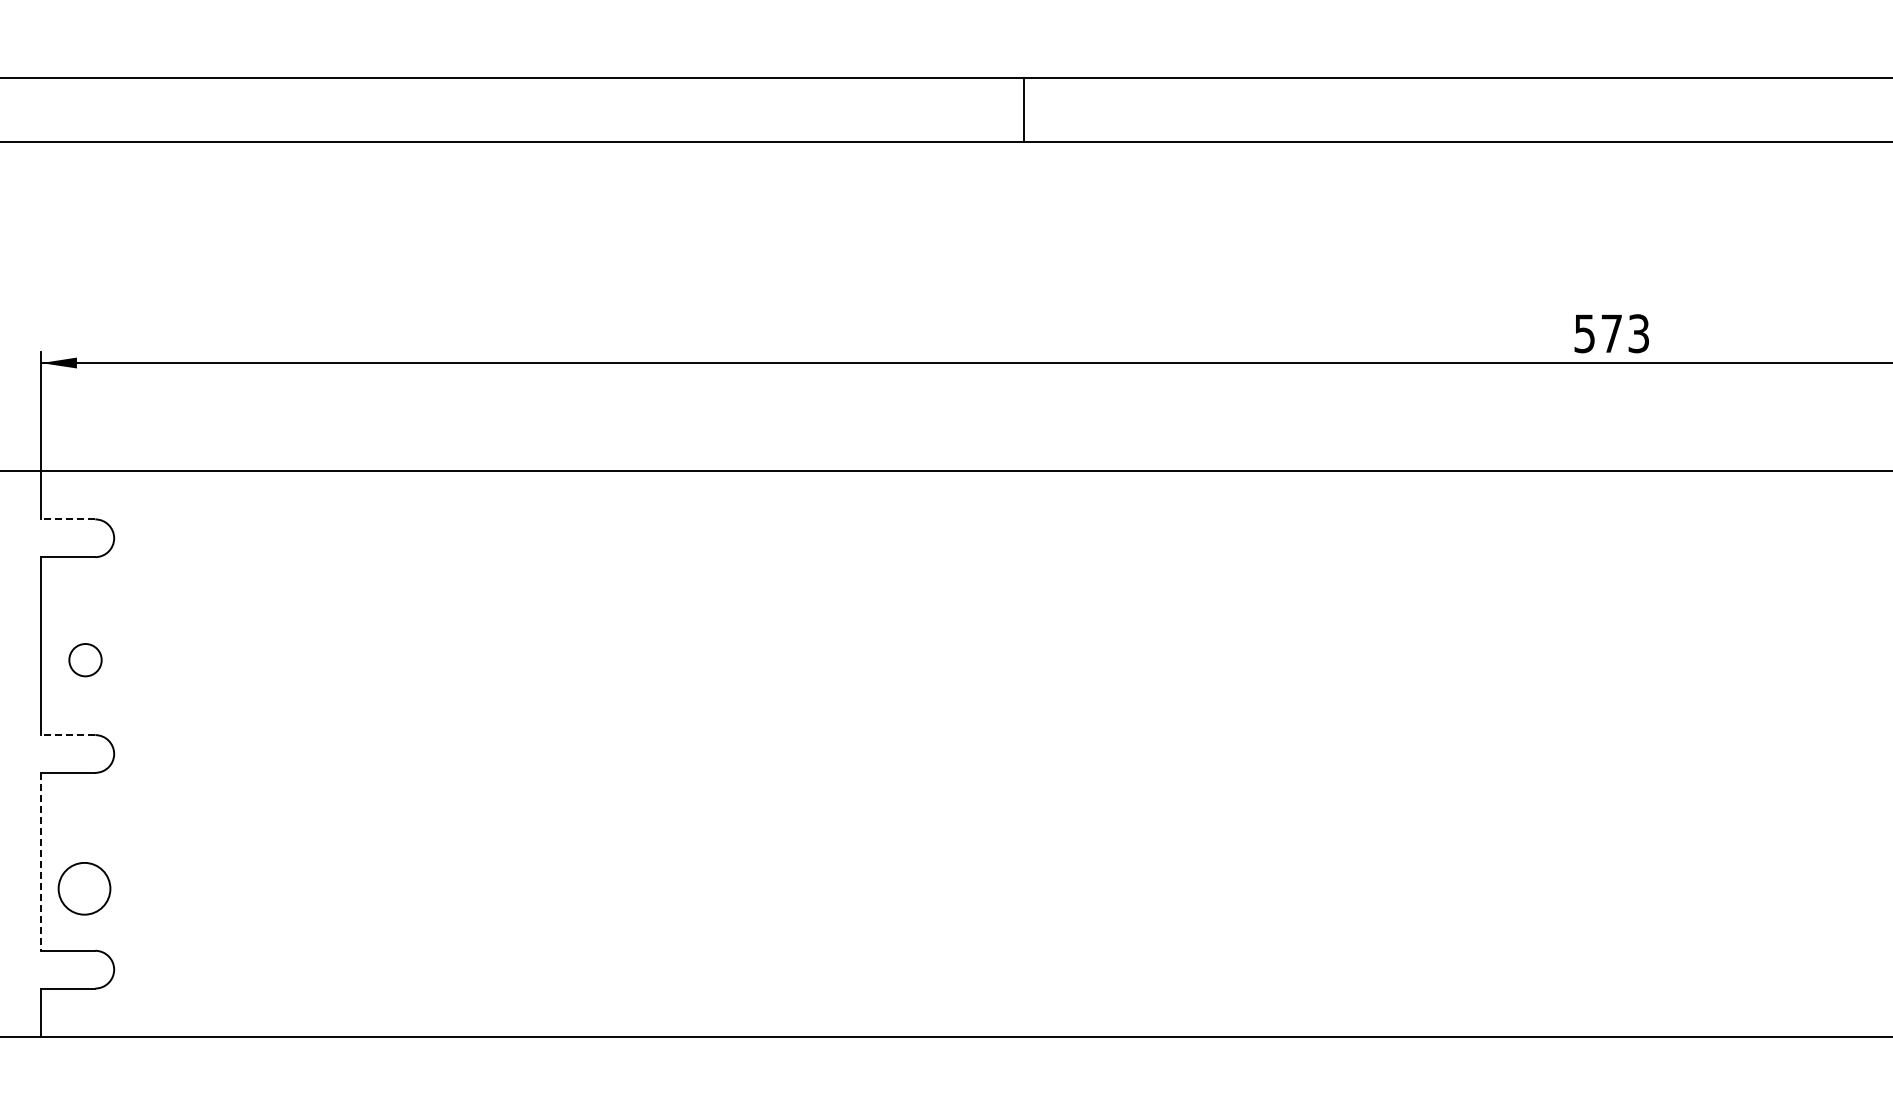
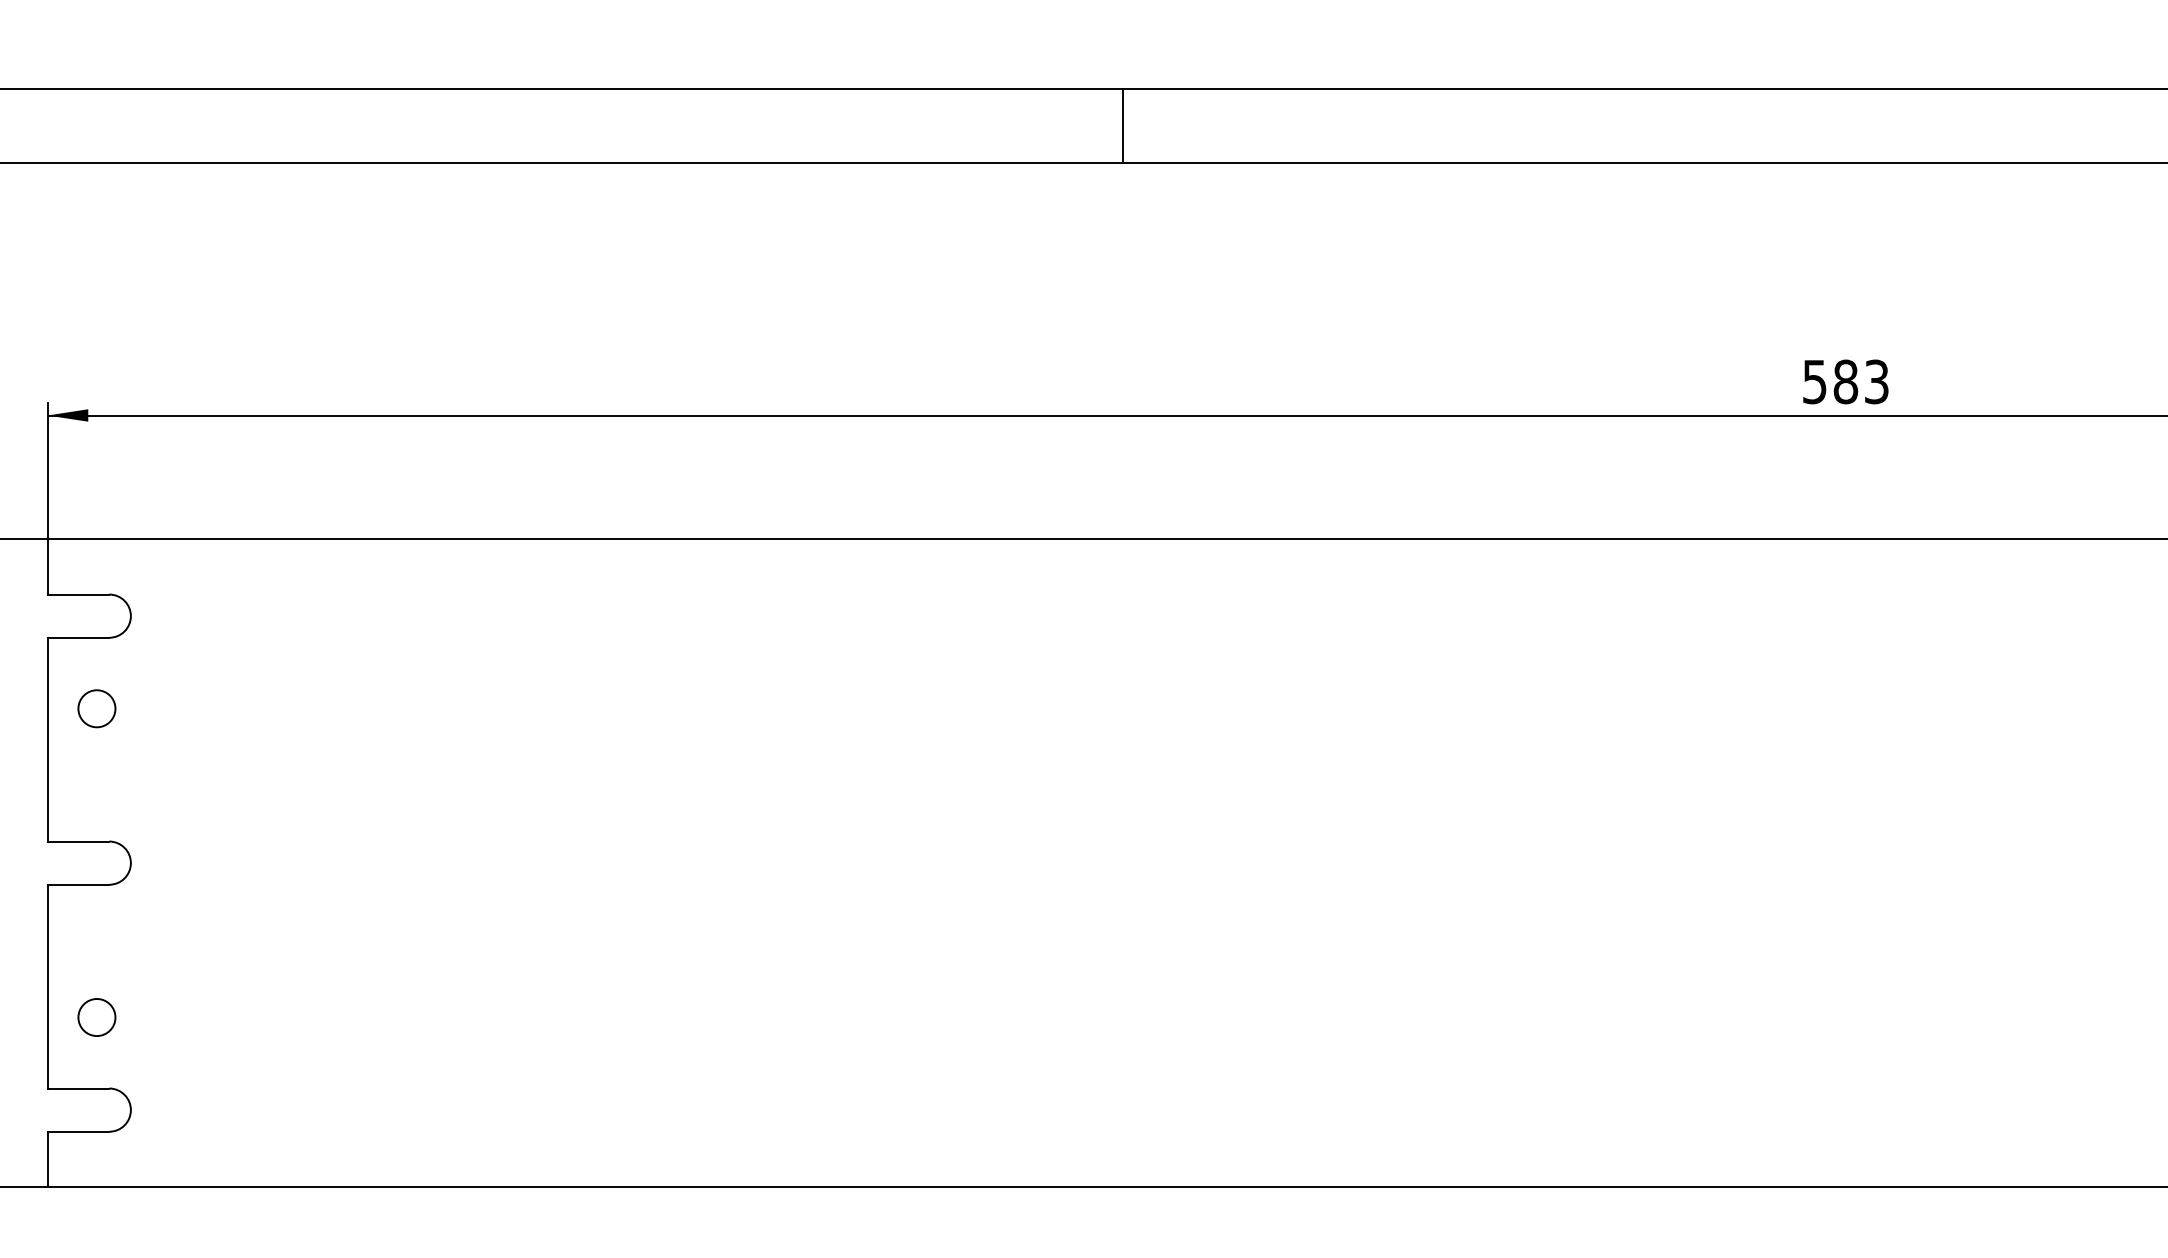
line: (1023, 109) -> (1122, 125), moved
text: (1611, 333) -> (1845, 381), 573 -> 583
line: (68, 519) -> (78, 594), dashed -> solid
circle: (85, 660) -> (96, 709), moved
line: (68, 735) -> (78, 841), dashed -> solid
line: (41, 861) -> (47, 986), dashed -> solid
circle: (84, 888) -> (96, 1017), size x0.62

